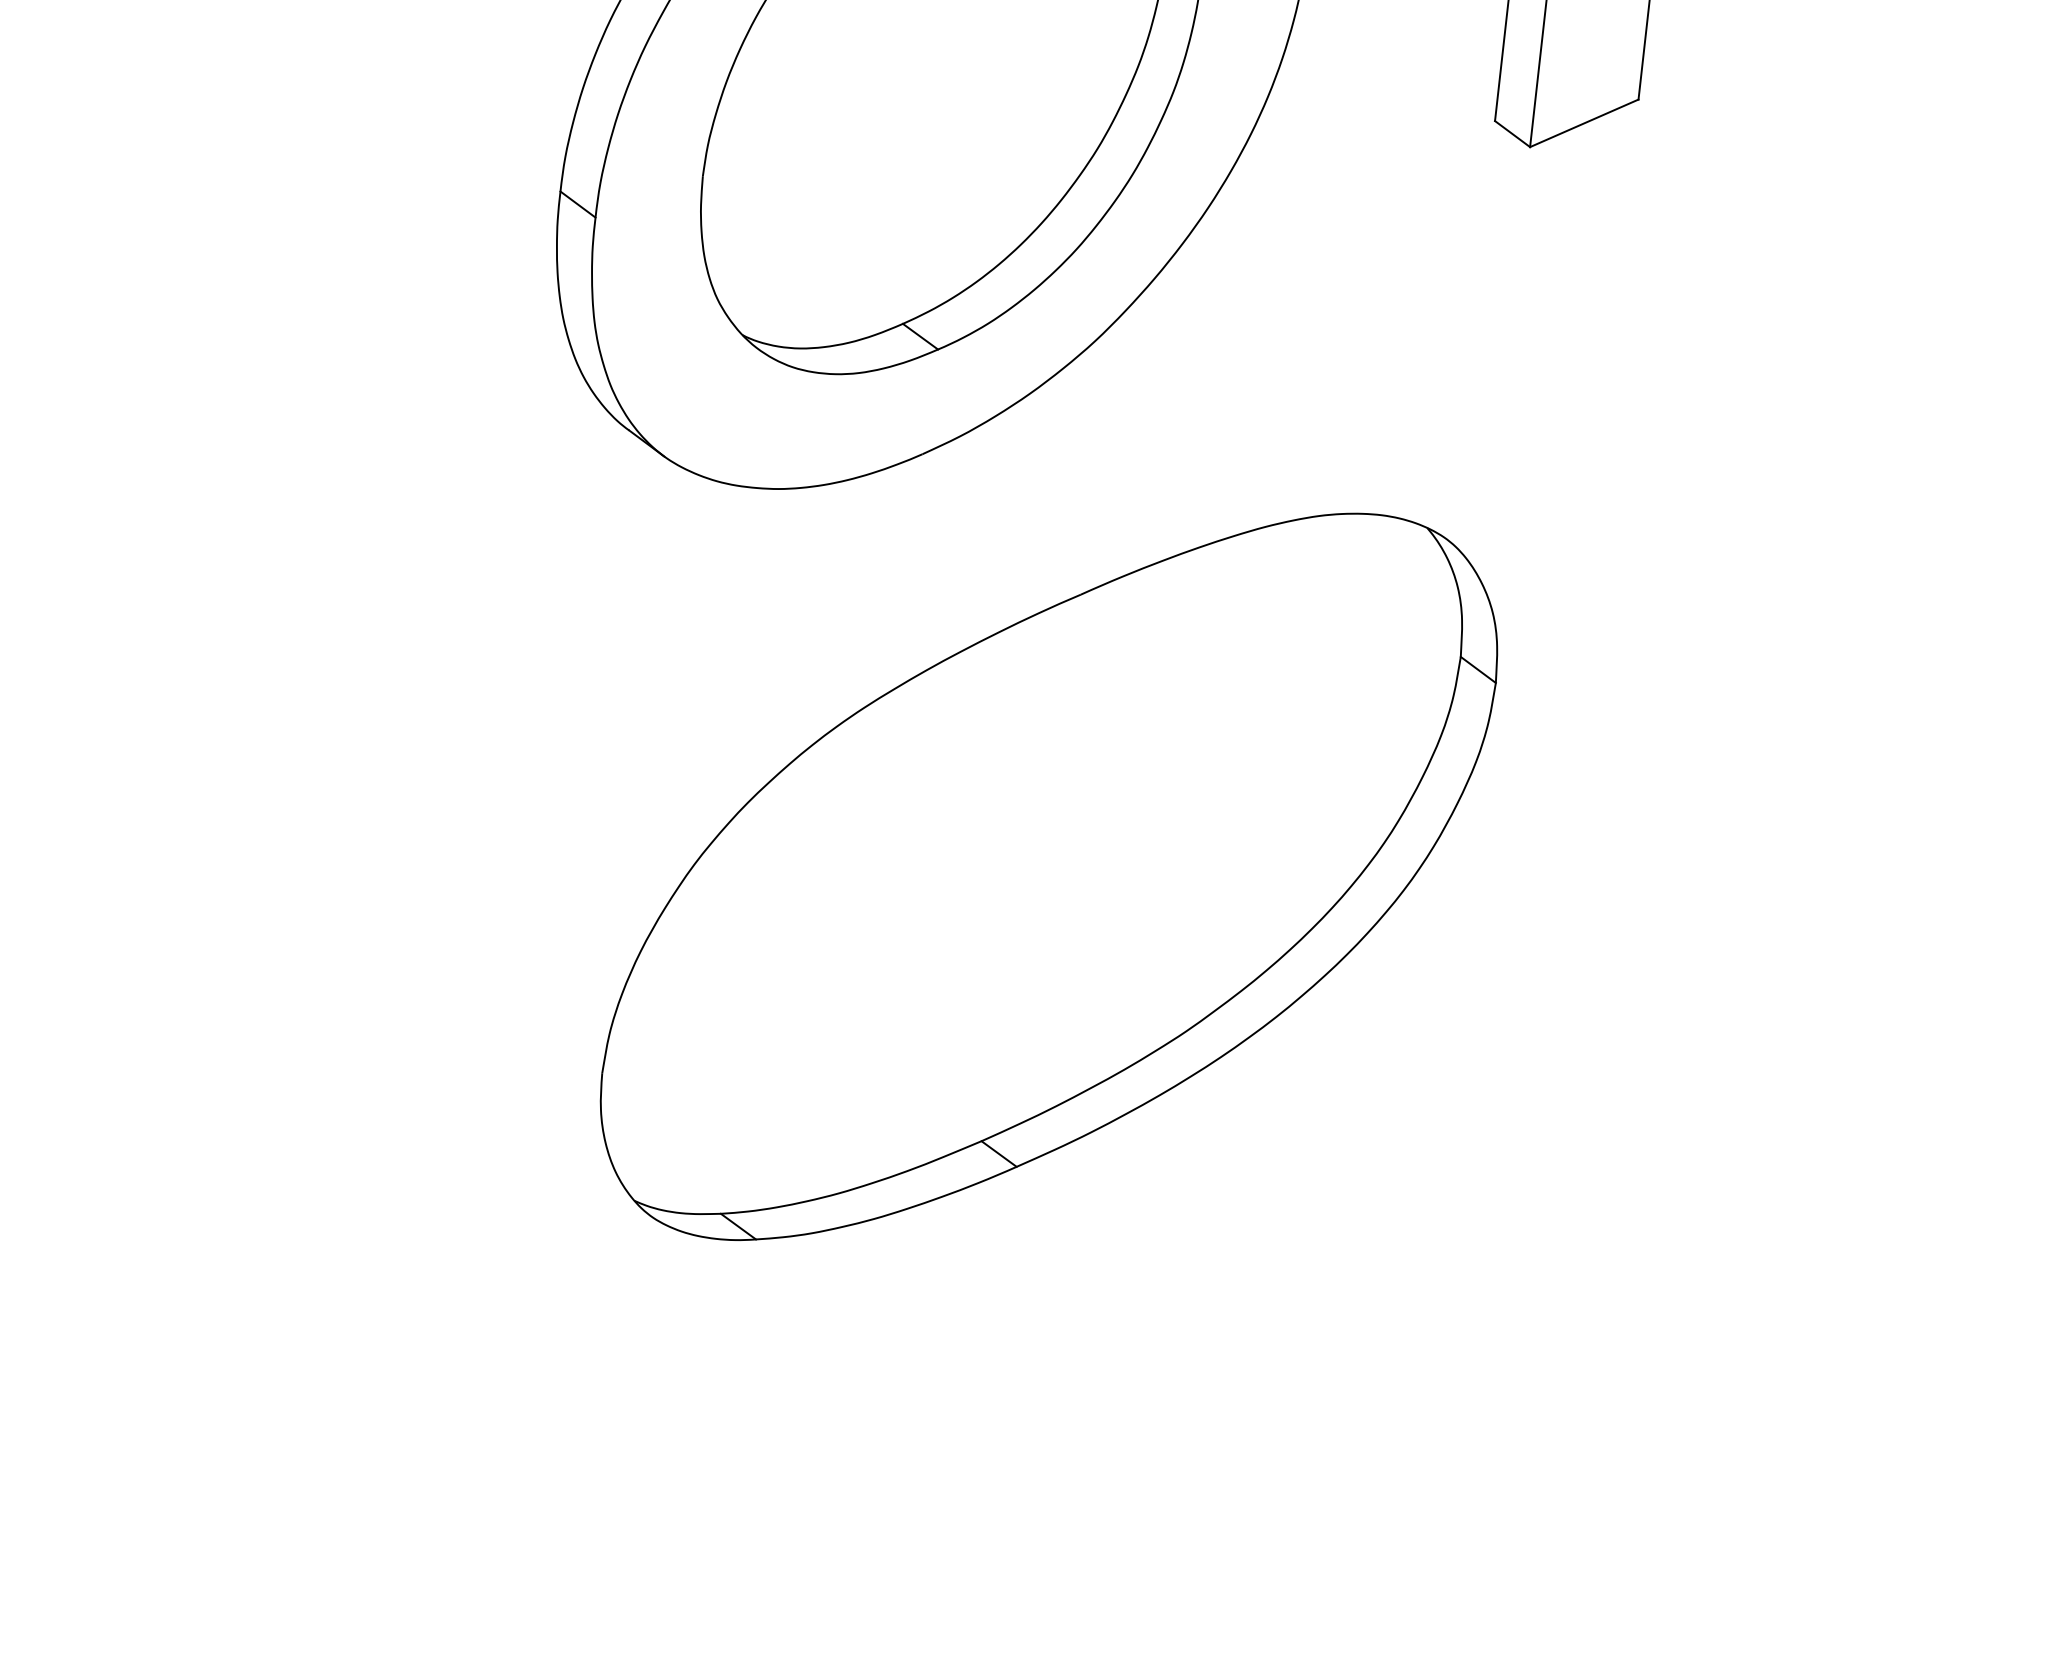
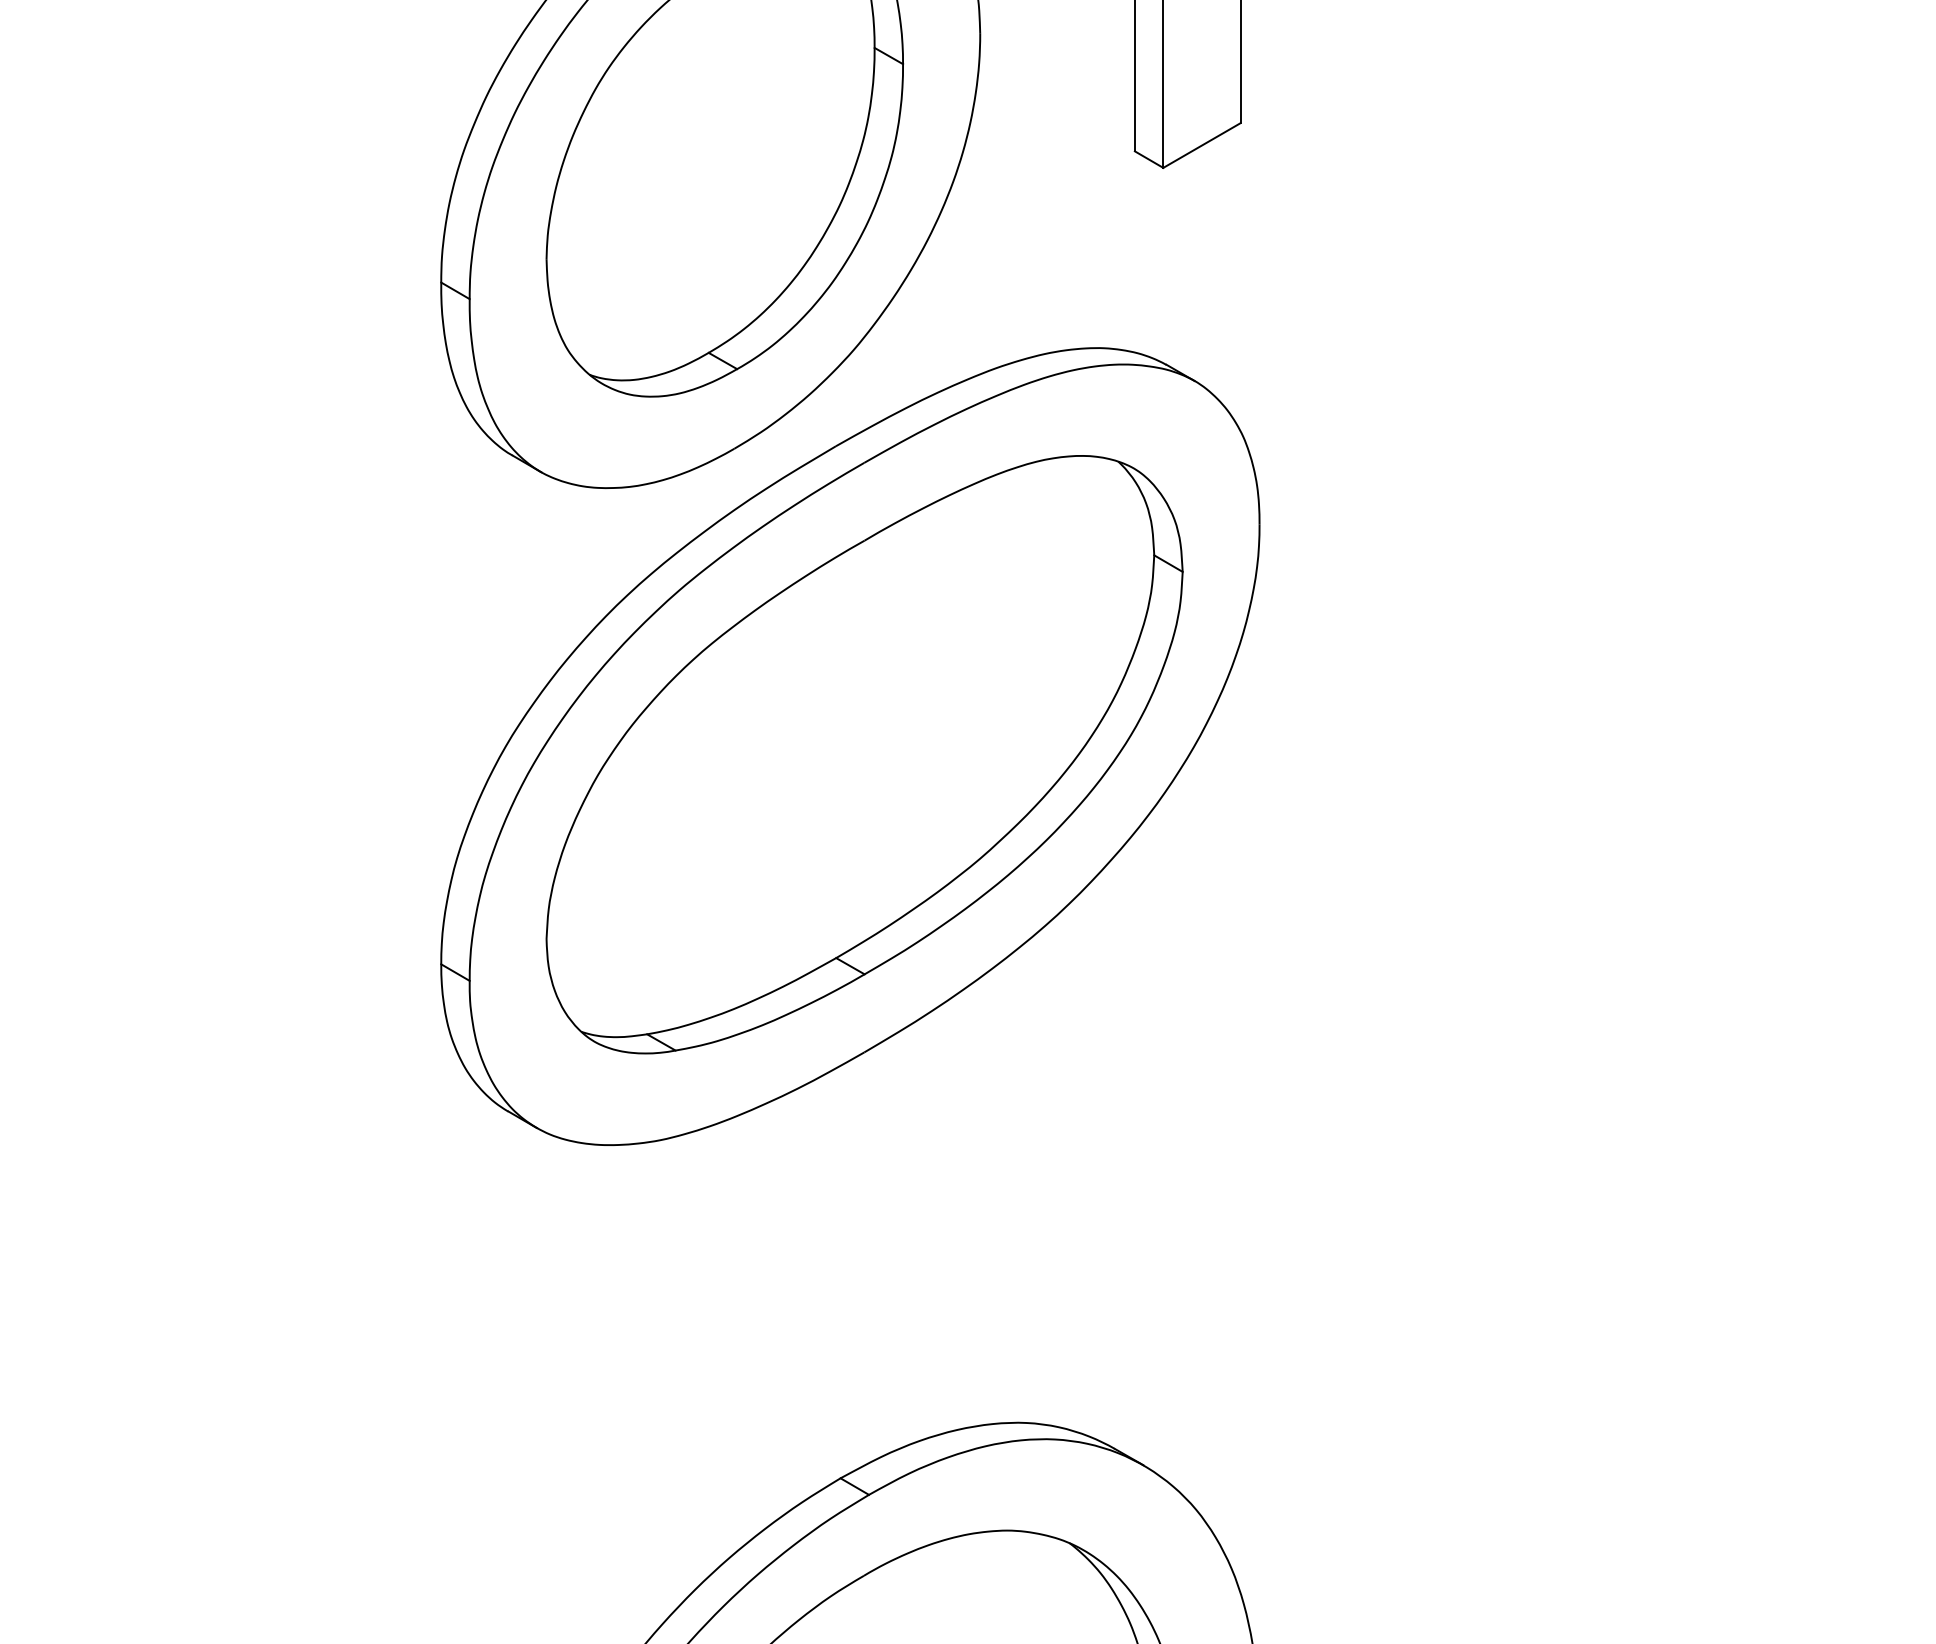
part: (1031, 864) -> (850, 746), added

